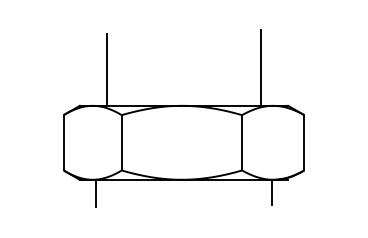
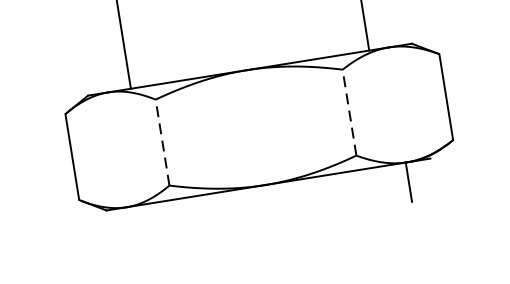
line: (121, 142) -> (162, 142), solid -> dashed
line: (242, 142) -> (350, 112), solid -> dashed
line: (95, 192) -> (134, 226), removed

